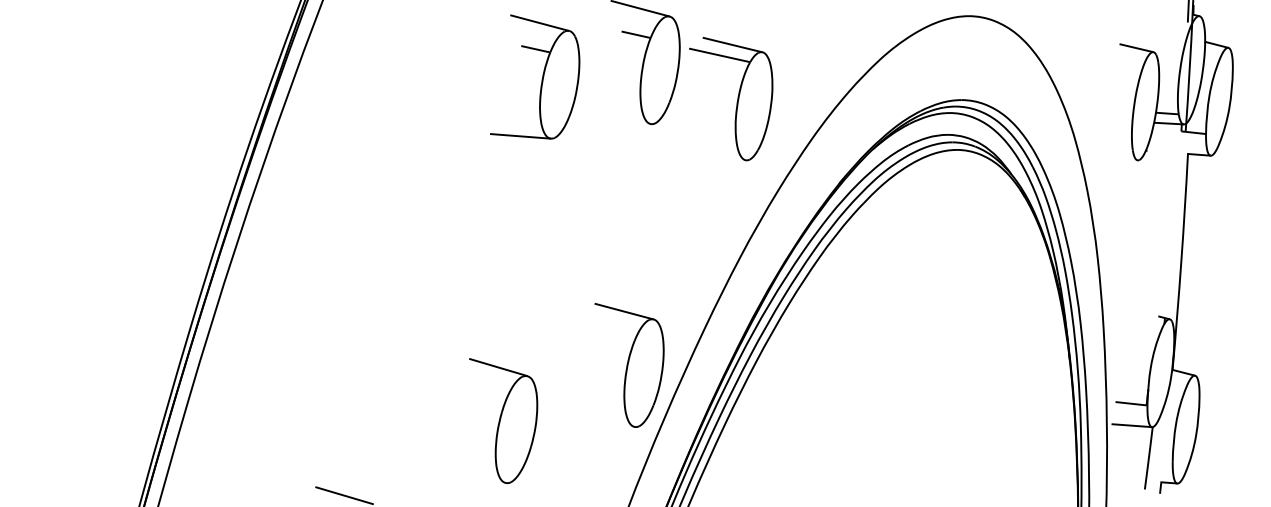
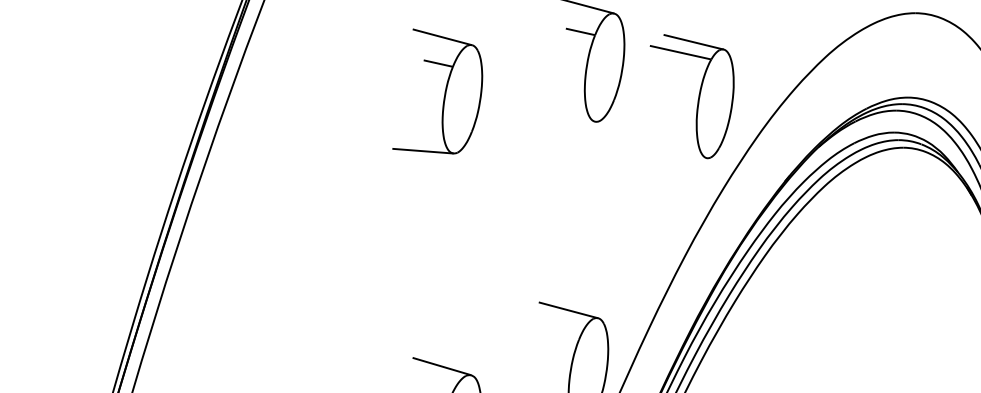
part: (541, 79) -> (444, 93), moved
part: (731, 99) -> (692, 97), moved

